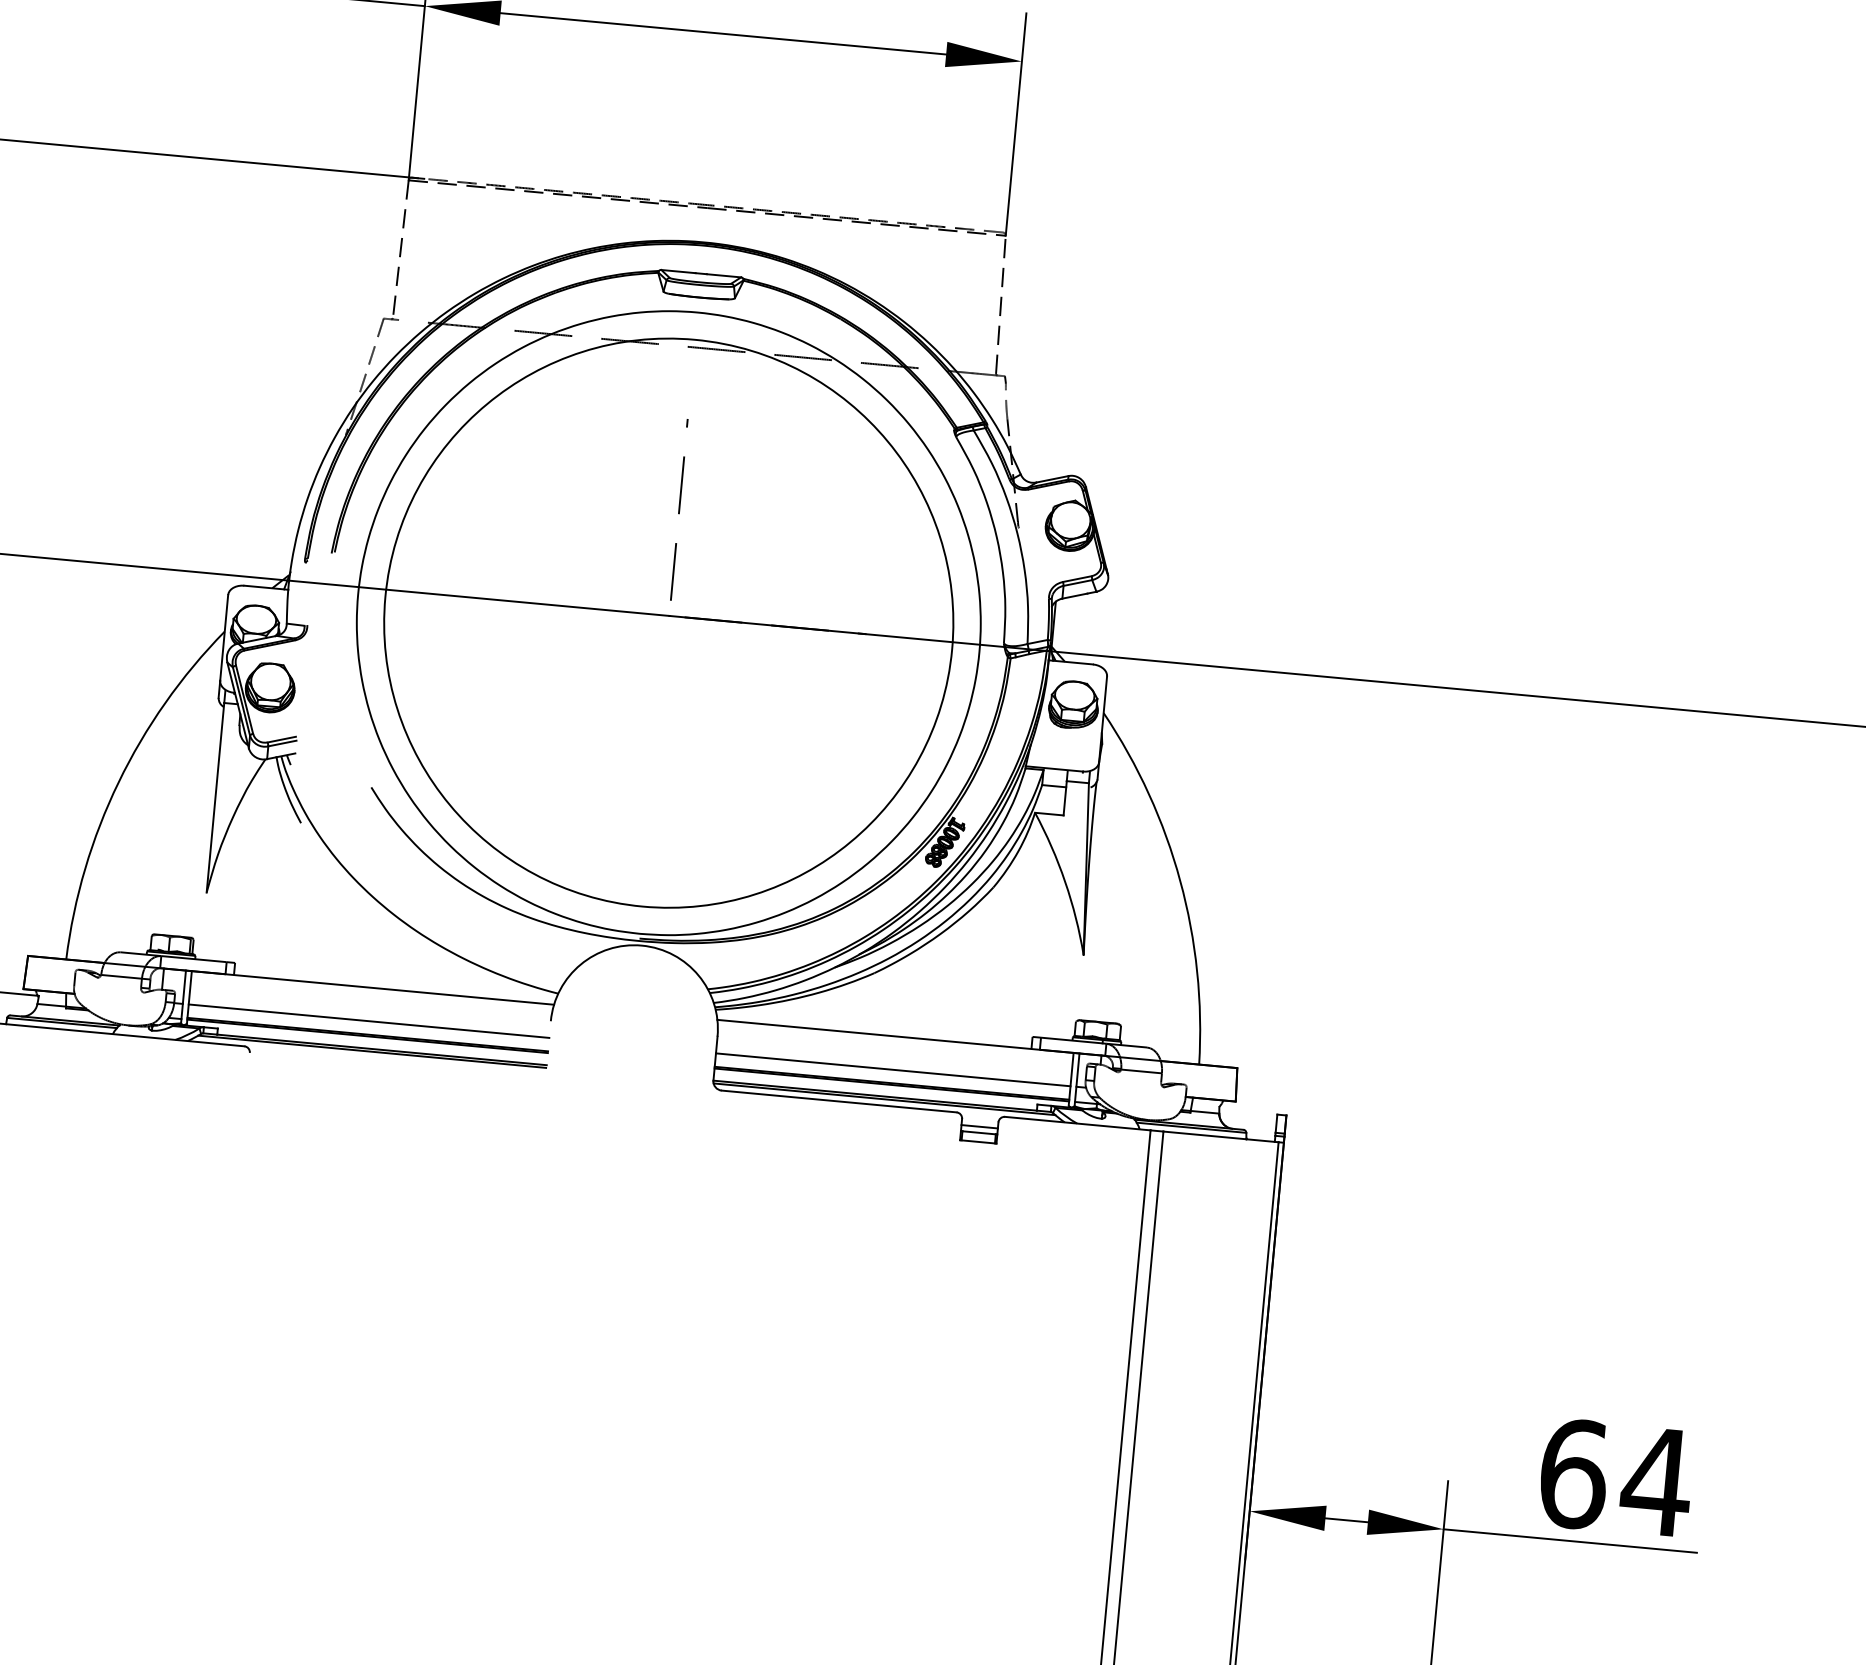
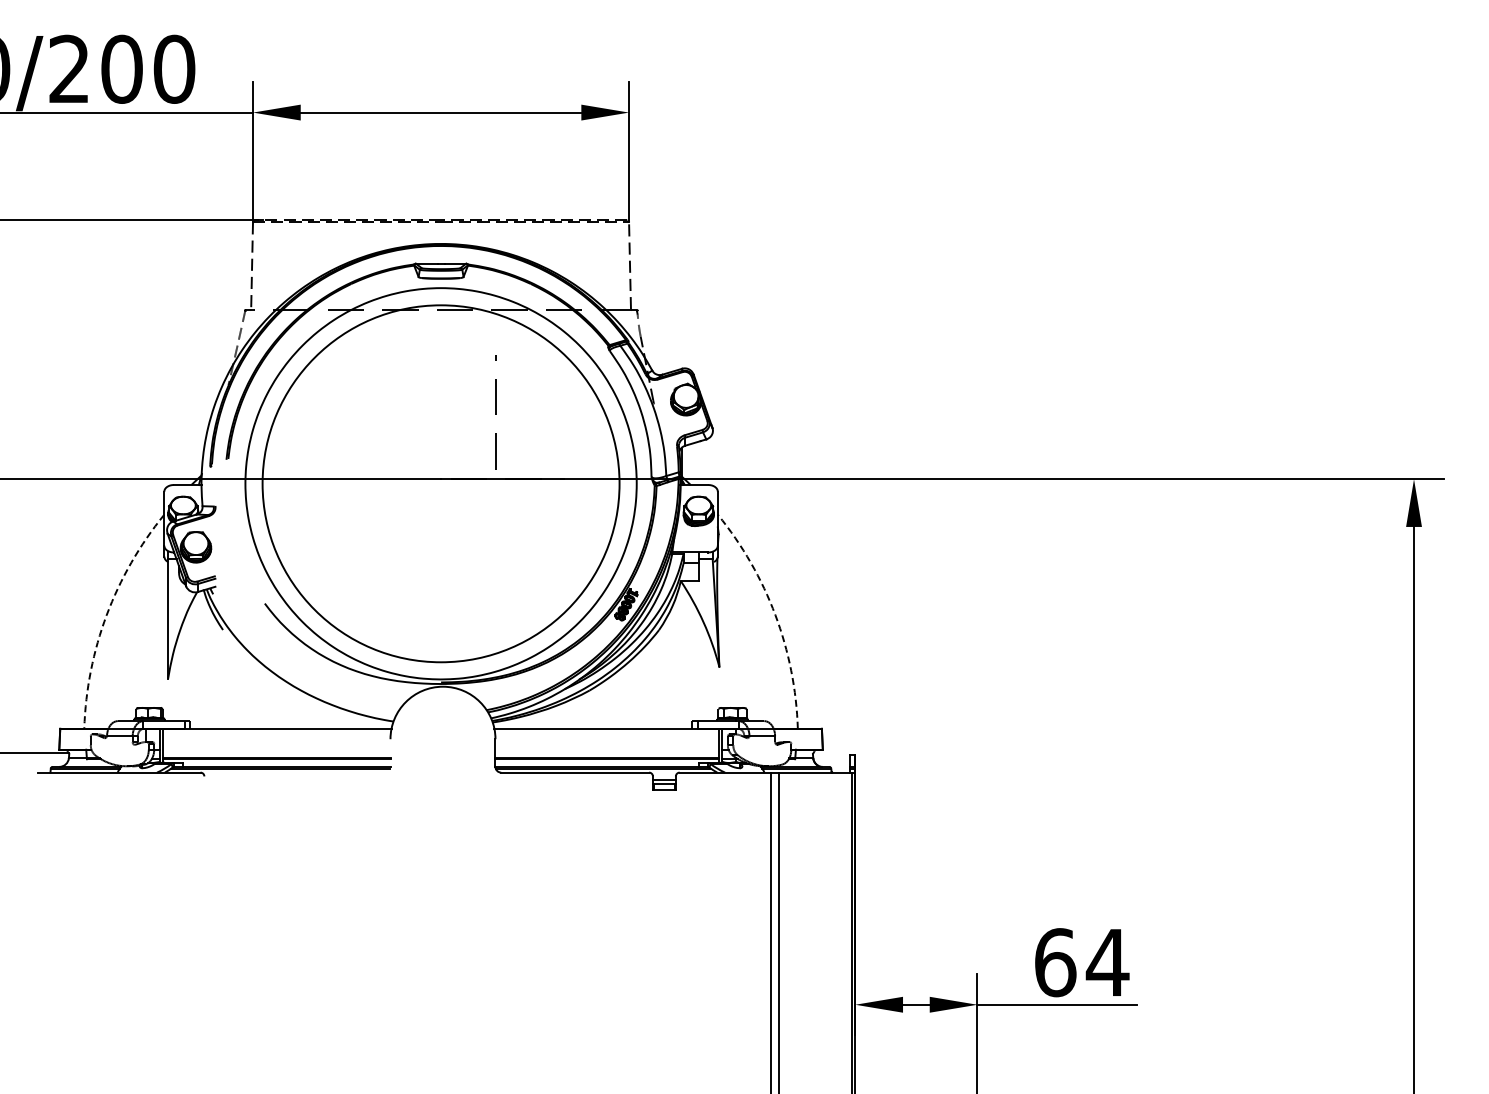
line: (678, 509) -> (495, 412), moved
arc: (118, 782) -> (106, 615), solid -> dashed
arc: (1180, 881) -> (775, 615), solid -> dashed
line: (368, 1020) -> (276, 749), removed
line: (892, 1069) -> (606, 749), removed

